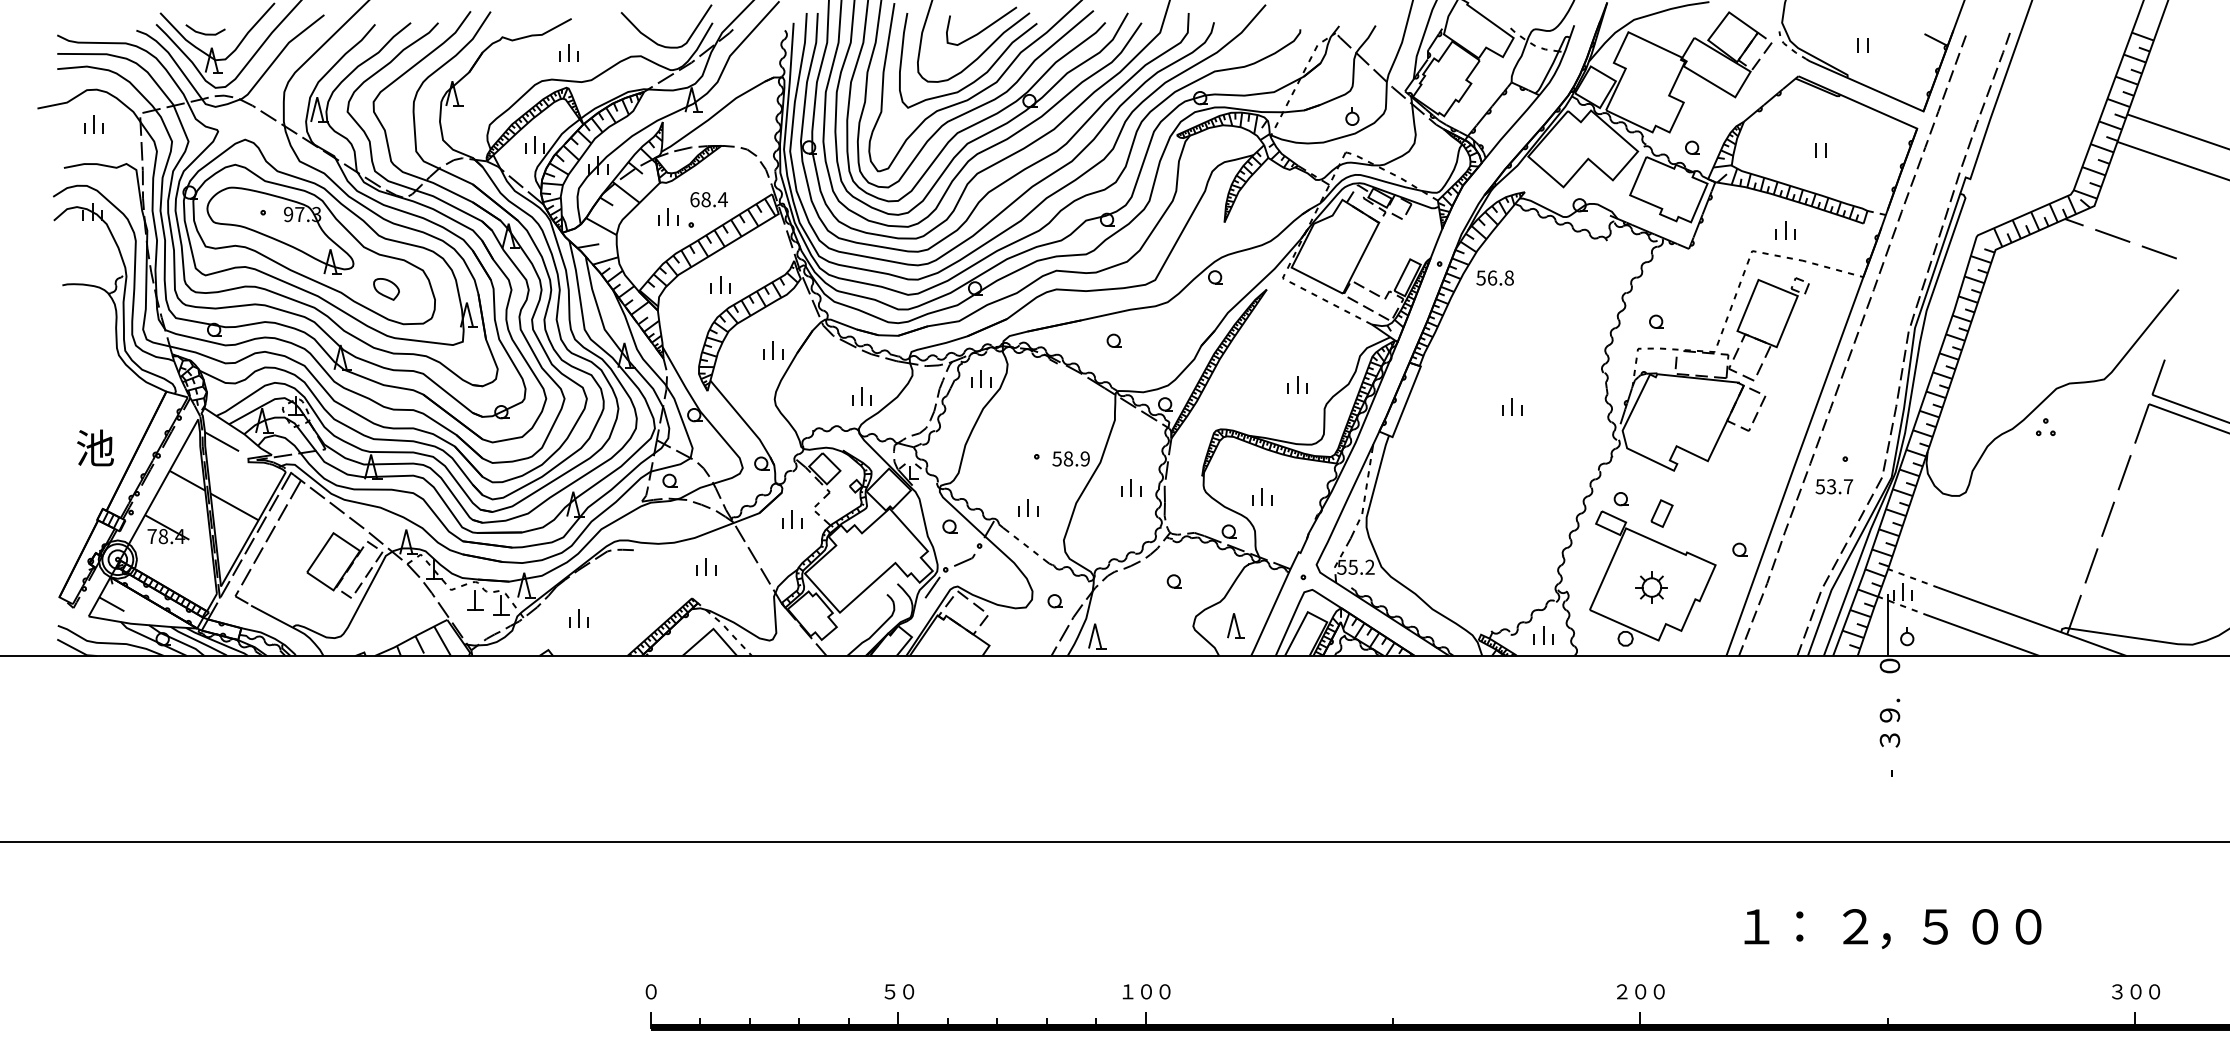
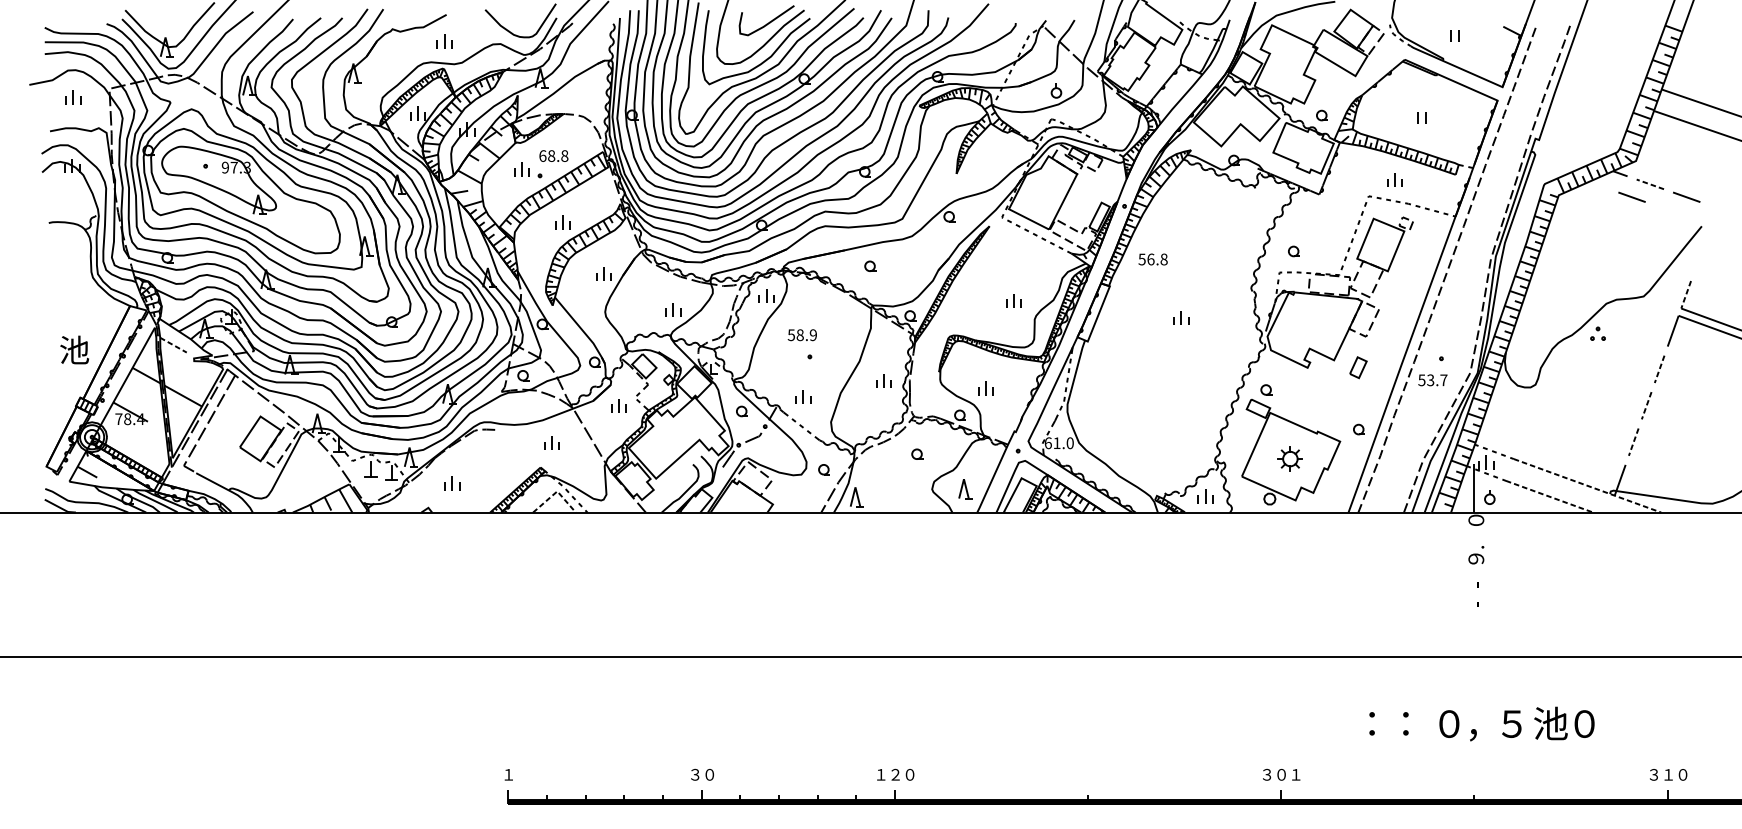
line: (205, 33) -> (160, 26), removed
text: (722, 199) -> (564, 155), 68.4 -> 68.8
line: (2112, 235) -> (1650, 184), solid -> dashed
line: (2088, 252) -> (1631, 197), added
text: (1494, 277) -> (1152, 259), moved
part: (386, 289) -> (301, 226), removed
line: (2158, 377) -> (1686, 294), solid -> dashed
line: (222, 442) -> (173, 345), solid -> dashed
text: (1070, 458) -> (801, 334), moved
line: (2124, 472) -> (1659, 369), solid -> dashed
part: (1661, 513) -> (1358, 367), moved
line: (2108, 519) -> (1647, 405), solid -> dashed
line: (2091, 565) -> (1633, 441), solid -> dashed
text: (1355, 566) -> (1058, 442), 55.2 -> 61.0
line: (2032, 621) -> (1587, 485), solid -> dashed
line: (712, 630) -> (556, 492), solid -> dashed
line: (1984, 635) -> (1550, 496), solid -> dashed
text: (1889, 742) -> (1475, 580), ３ -> -
text: (1985, 925) -> (1550, 723), ０ -> 池
text: (1756, 926) -> (1372, 723), １ -> ：
text: (1855, 926) -> (1449, 723), ２ -> ０
text: (650, 991) -> (508, 774), ０ -> １
text: (889, 991) -> (694, 774), ５ -> ３
text: (1146, 991) -> (895, 774), ０ -> ２
text: (1621, 991) -> (1266, 774), ２ -> ３
text: (1658, 991) -> (1295, 774), ０ -> １
text: (2135, 991) -> (1668, 774), ０ -> １

